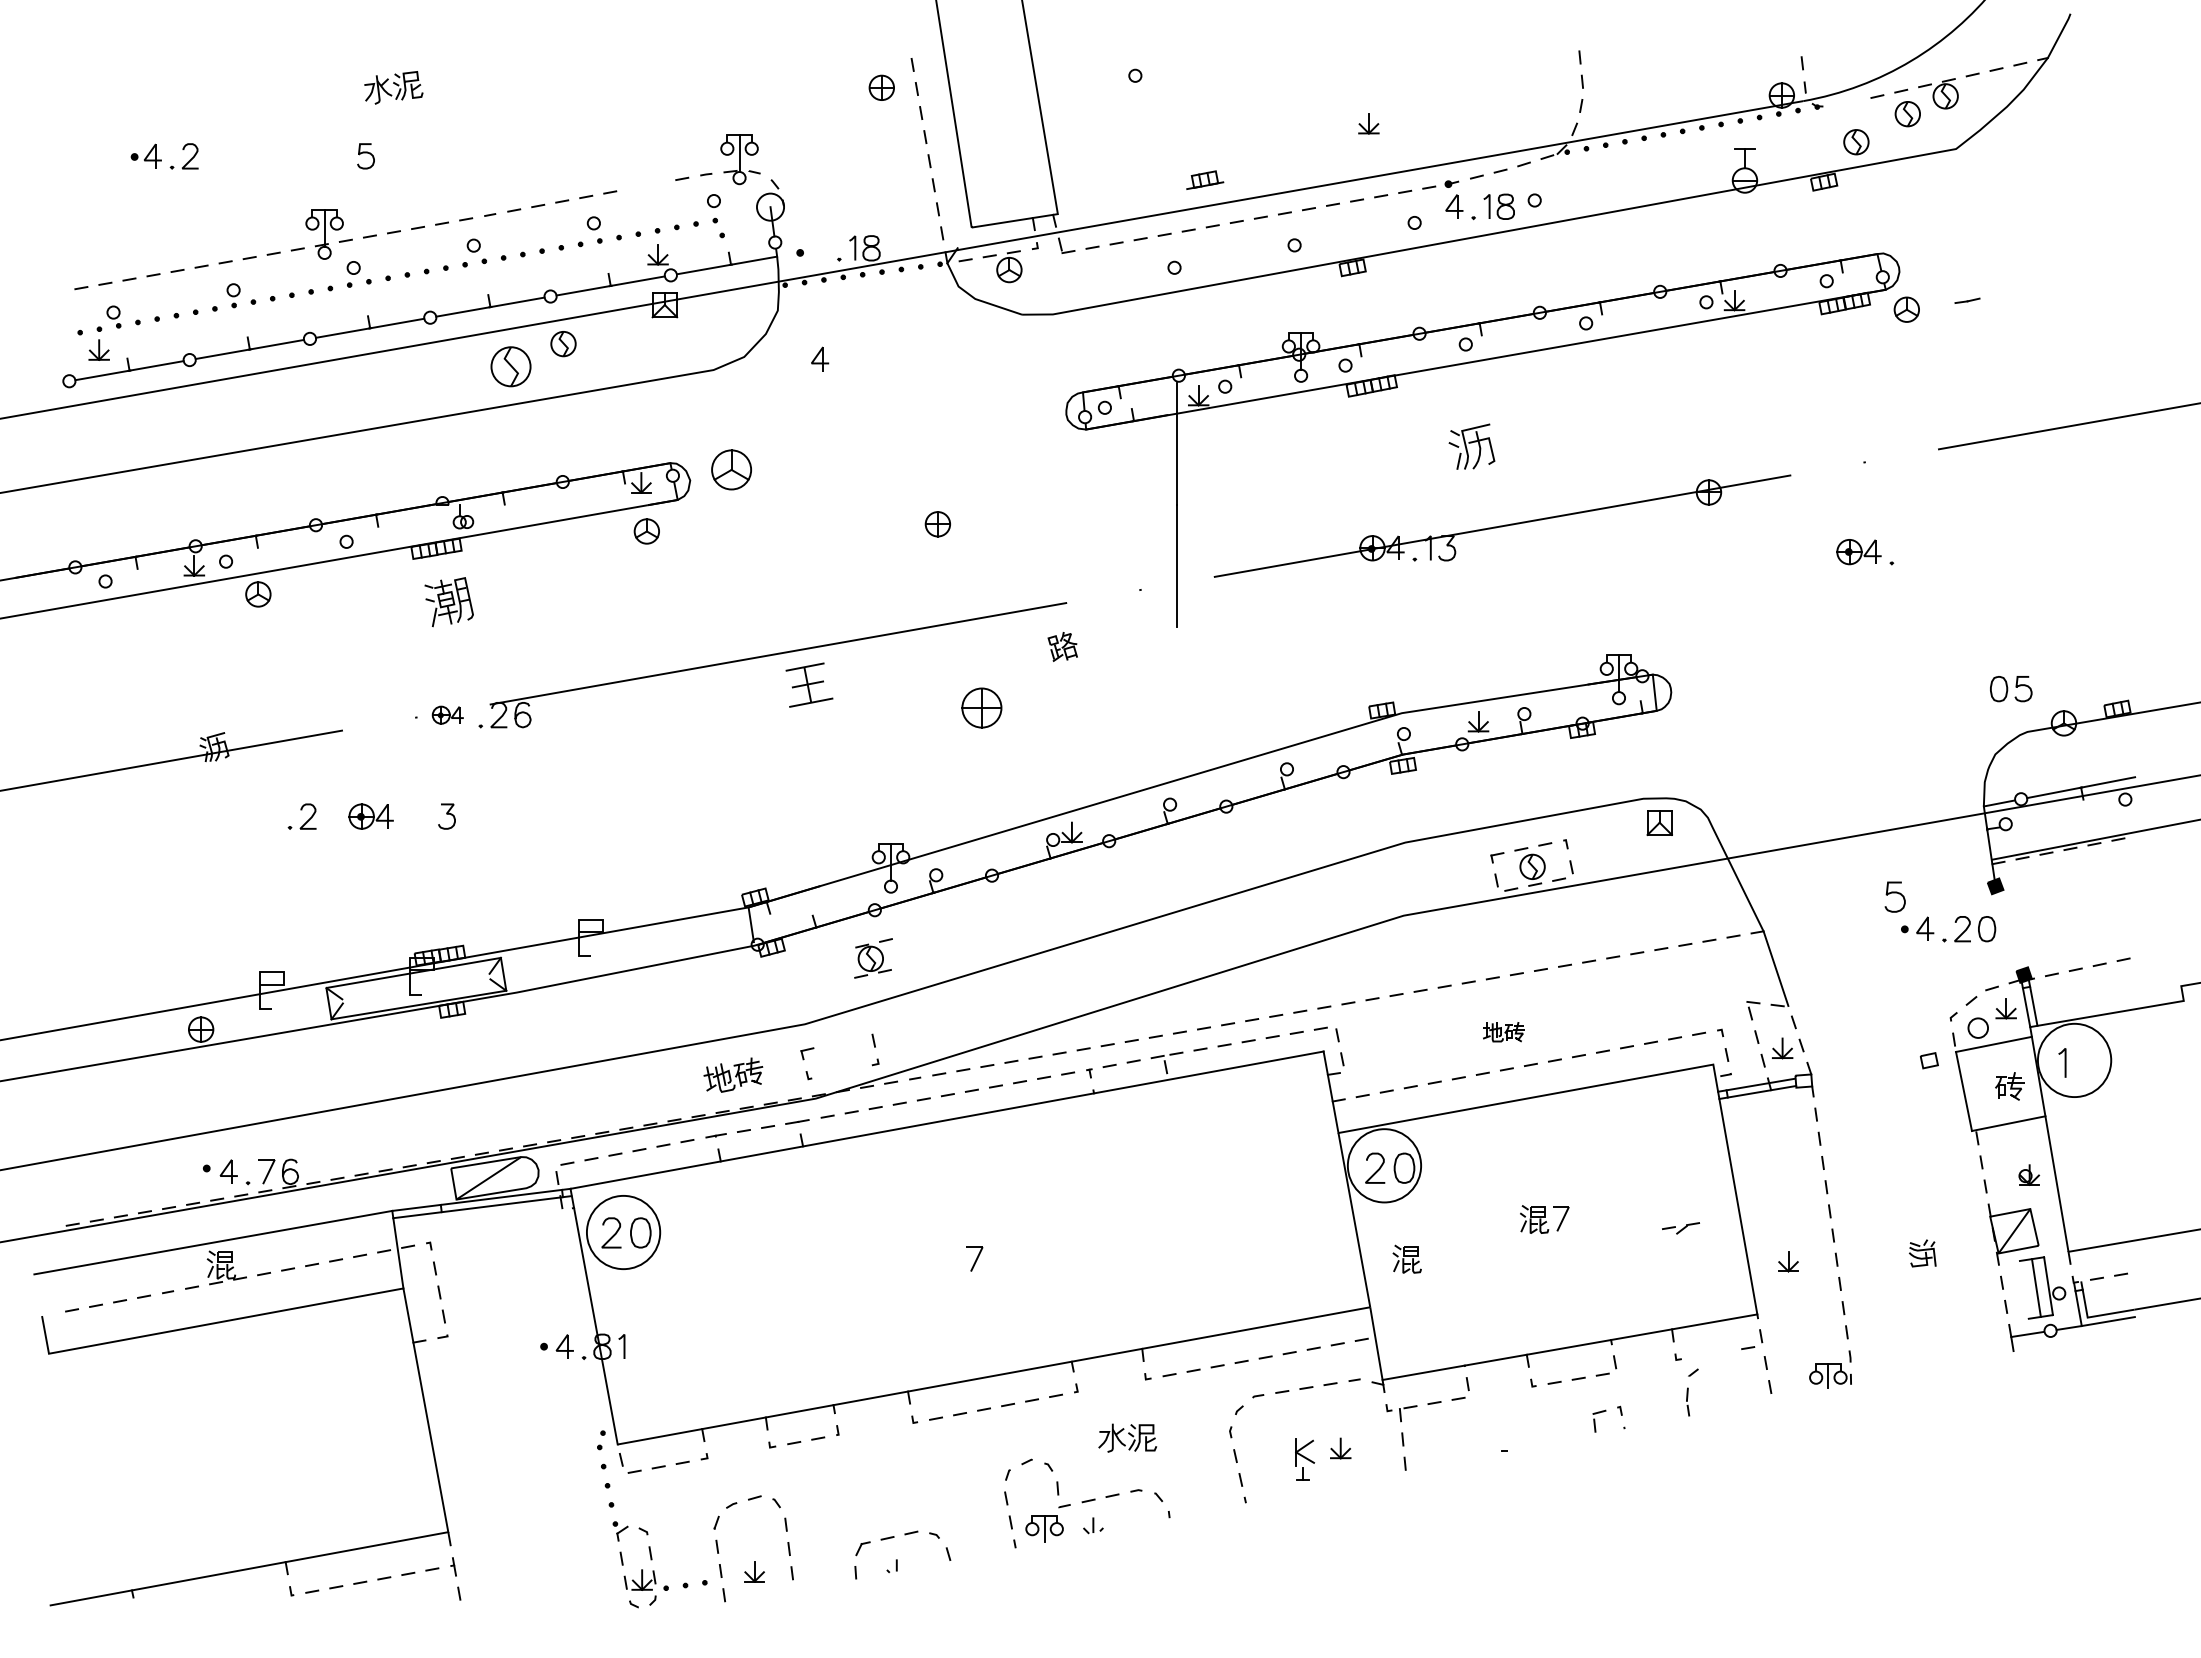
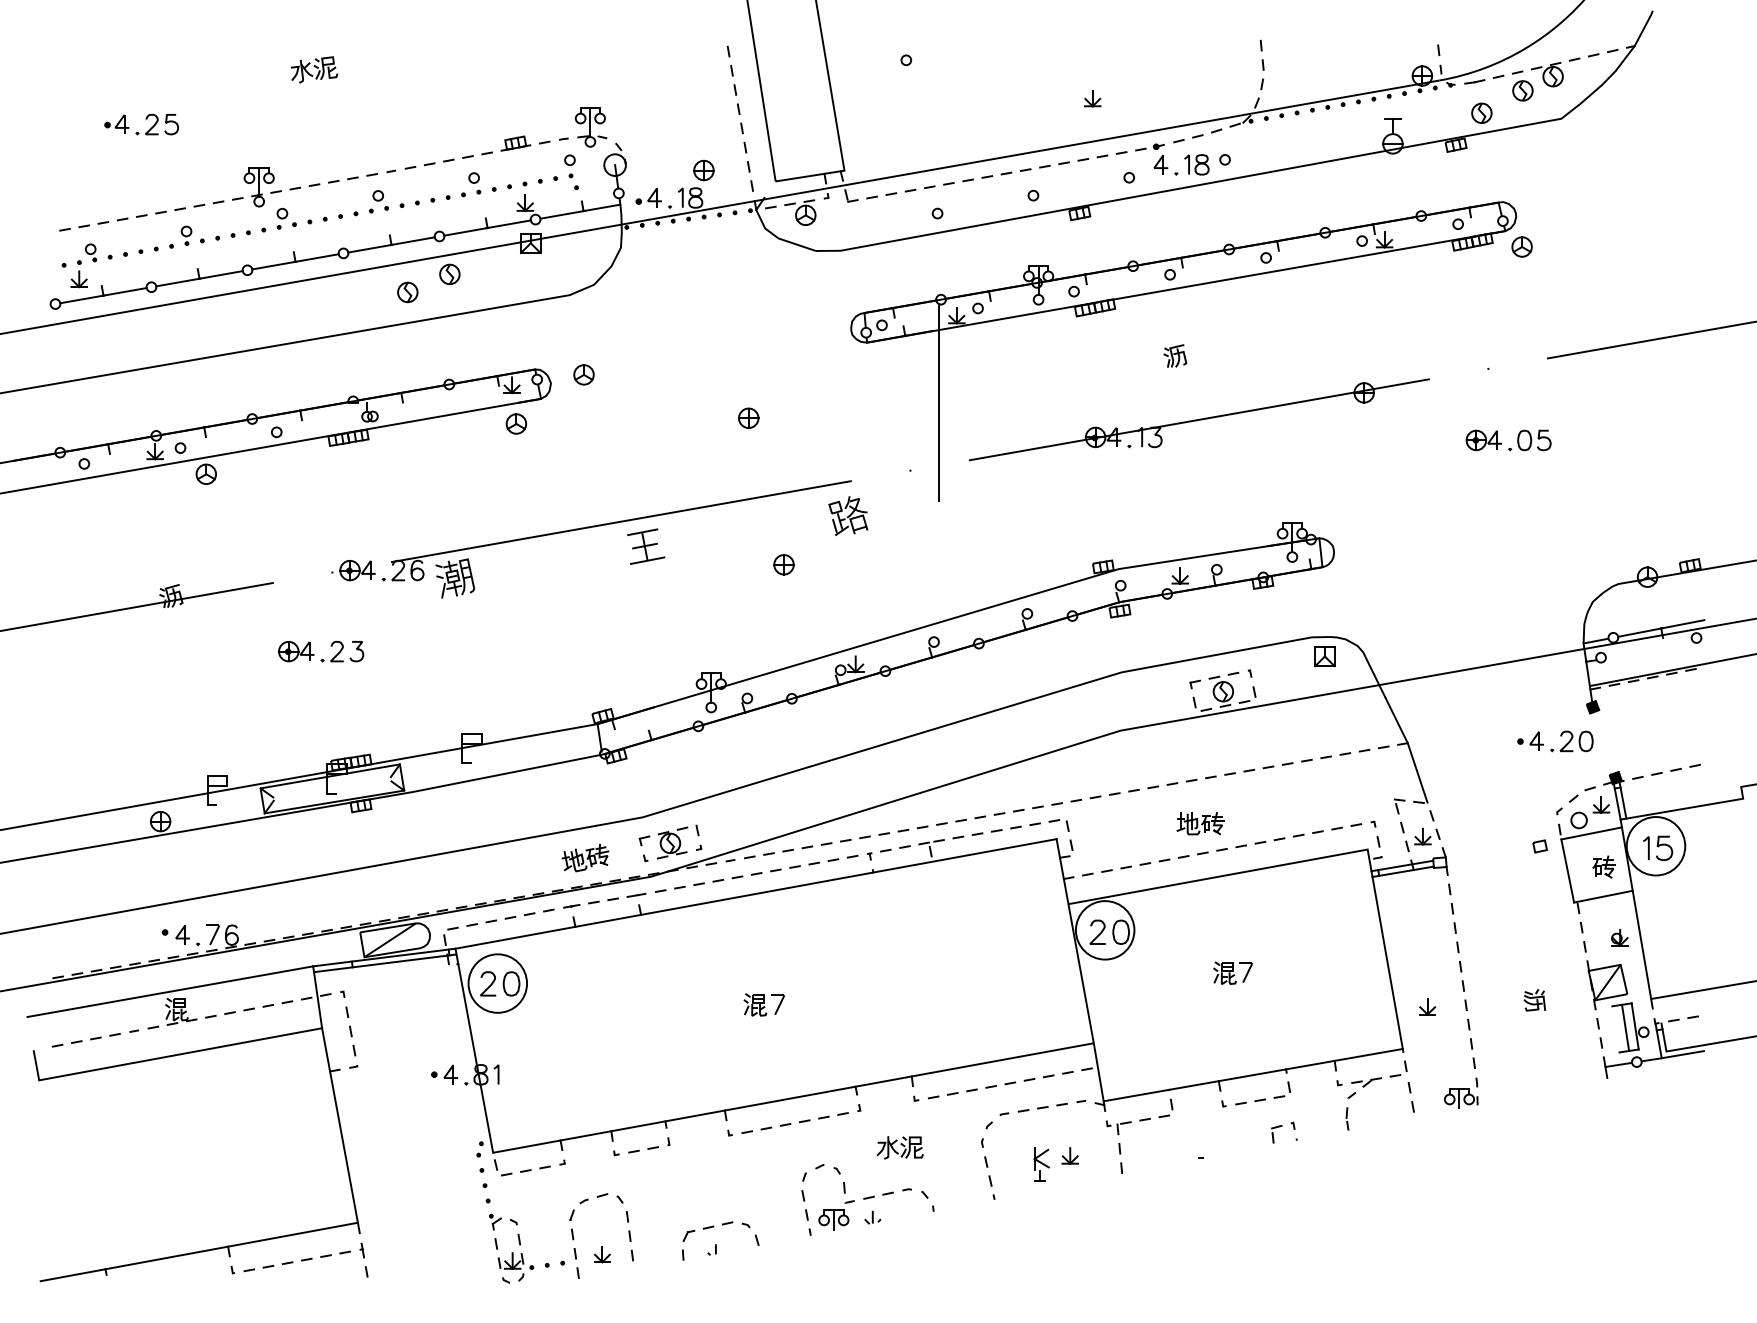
part: (881, 87) -> (703, 170), moved
curve: (365, 153) -> (171, 122), moved
part: (1205, 179) -> (516, 143), moved
line: (1967, 300) -> (1474, 81), moved
part: (820, 358) -> (655, 197), moved
part: (510, 366) -> (407, 292), size x0.62
part: (1472, 445) -> (1175, 355), size x0.62
part: (731, 469) -> (583, 374), size x0.62
part: (448, 602) -> (454, 578), moved
part: (1062, 646) -> (848, 515), size x1.67
part: (2011, 689) -> (1534, 440), moved
part: (982, 707) -> (784, 564), size x0.62
part: (447, 715) -> (357, 570), size x1.43
part: (301, 816) -> (331, 651), moved
curve: (1894, 893) -> (1663, 845), moved
part: (873, 958) -> (672, 843), moved
part: (1503, 1031) -> (1200, 823), size x1.43
part: (1680, 1228) -> (1366, 1082), moved
part: (1406, 1258) -> (754, 1004), moved

